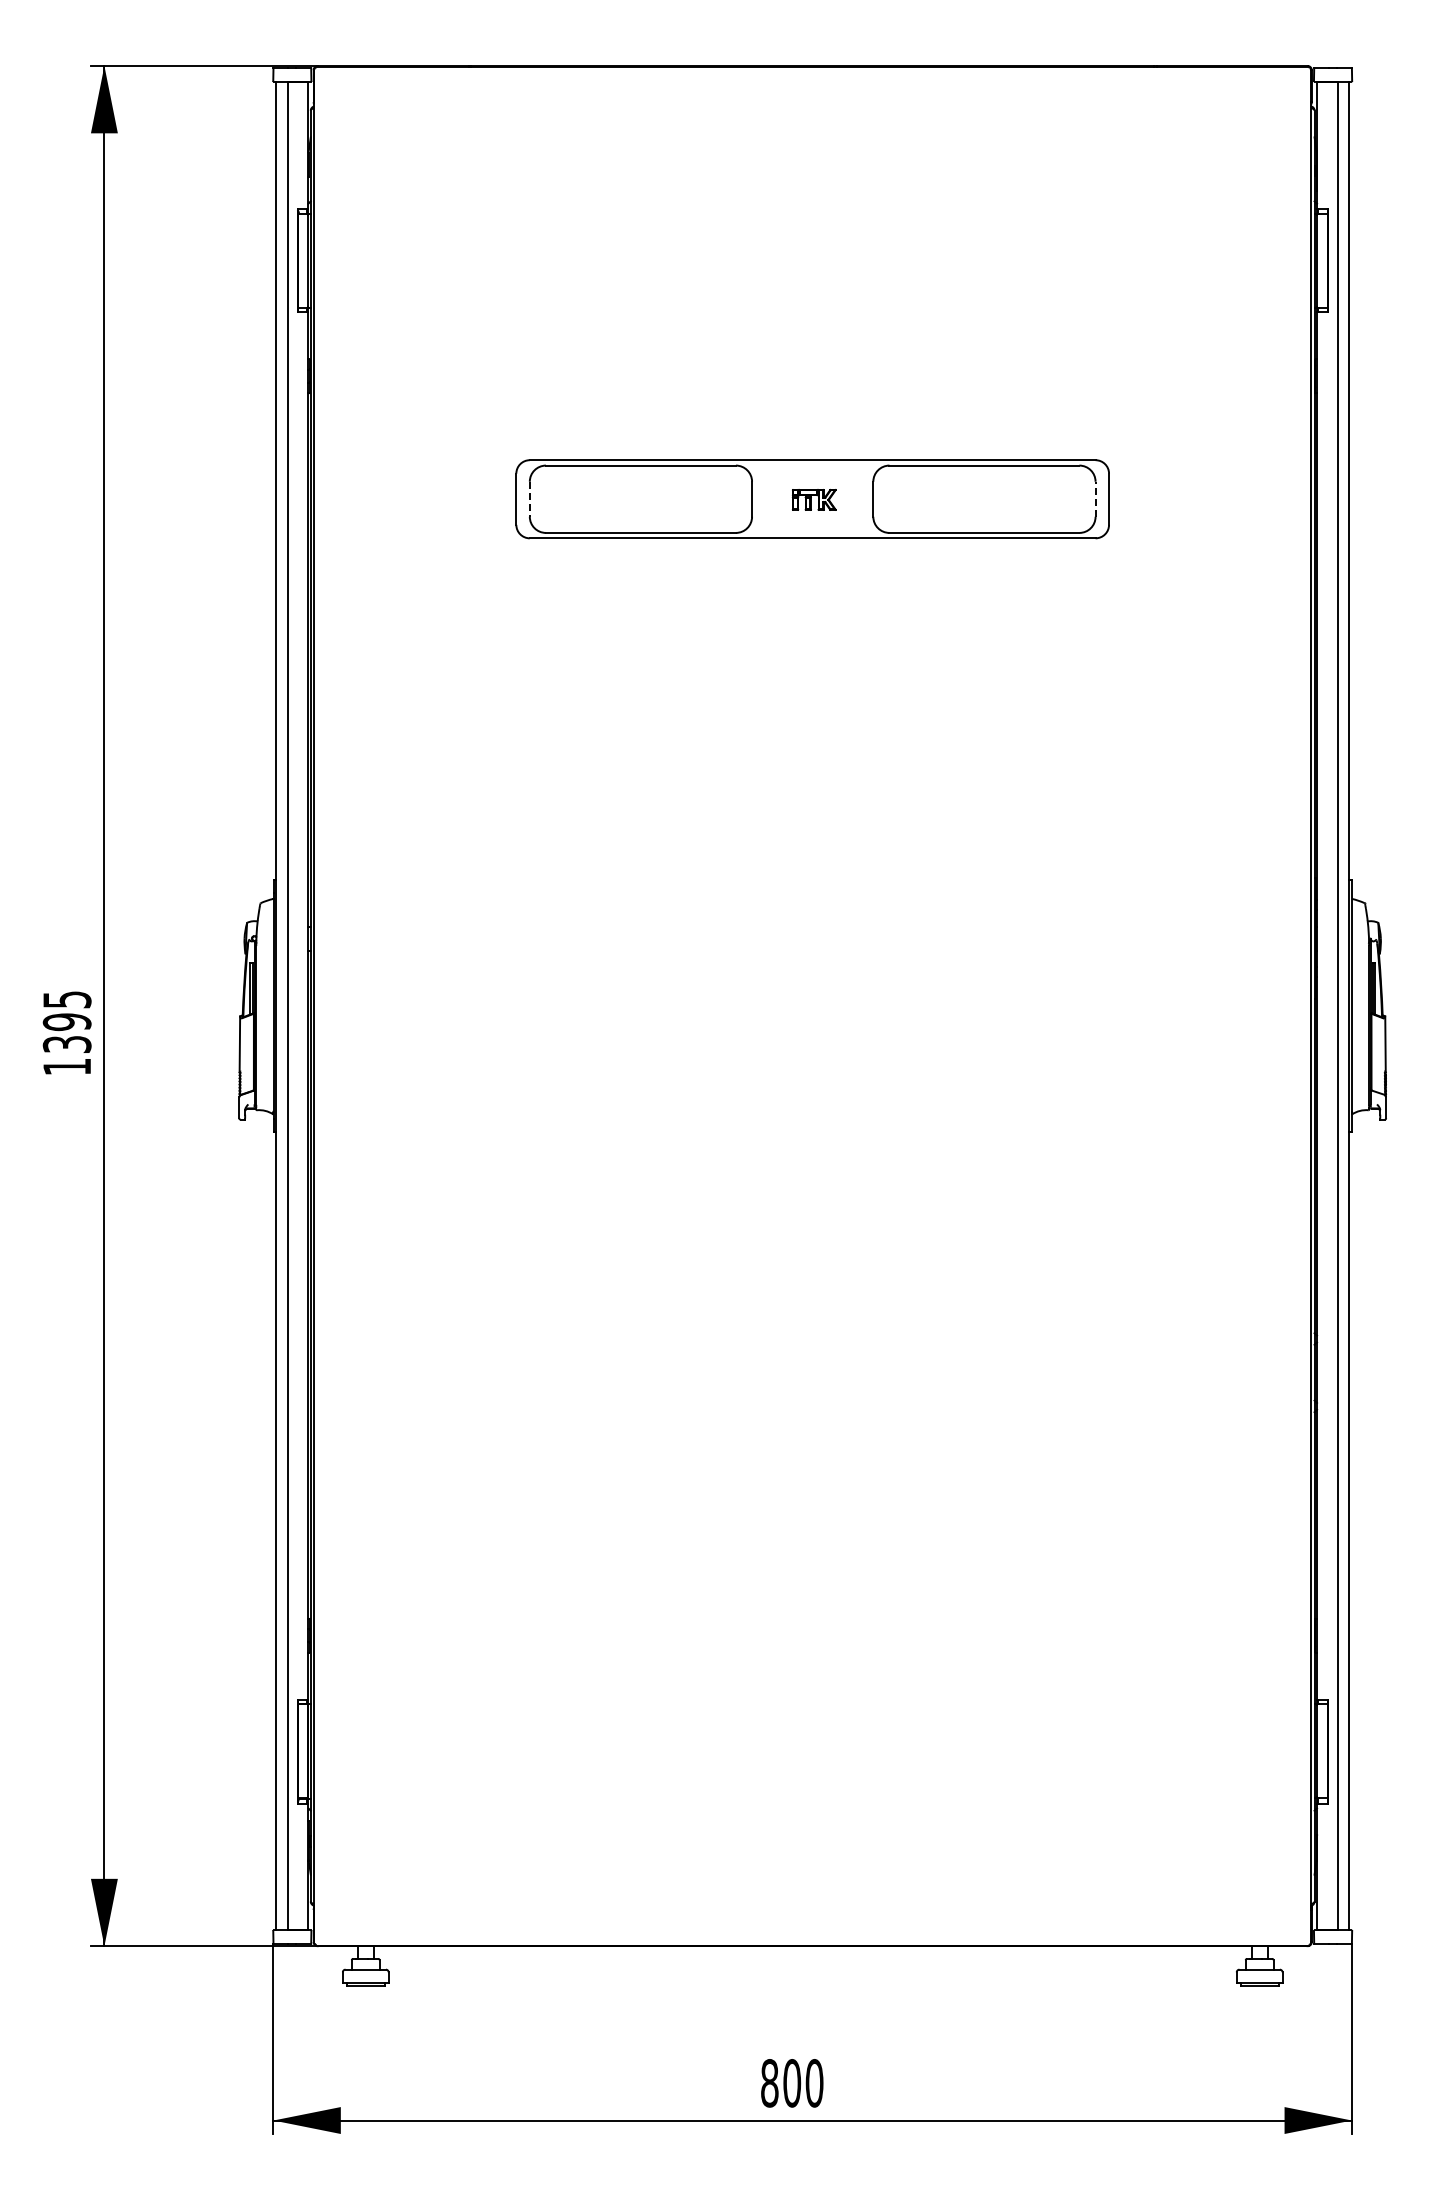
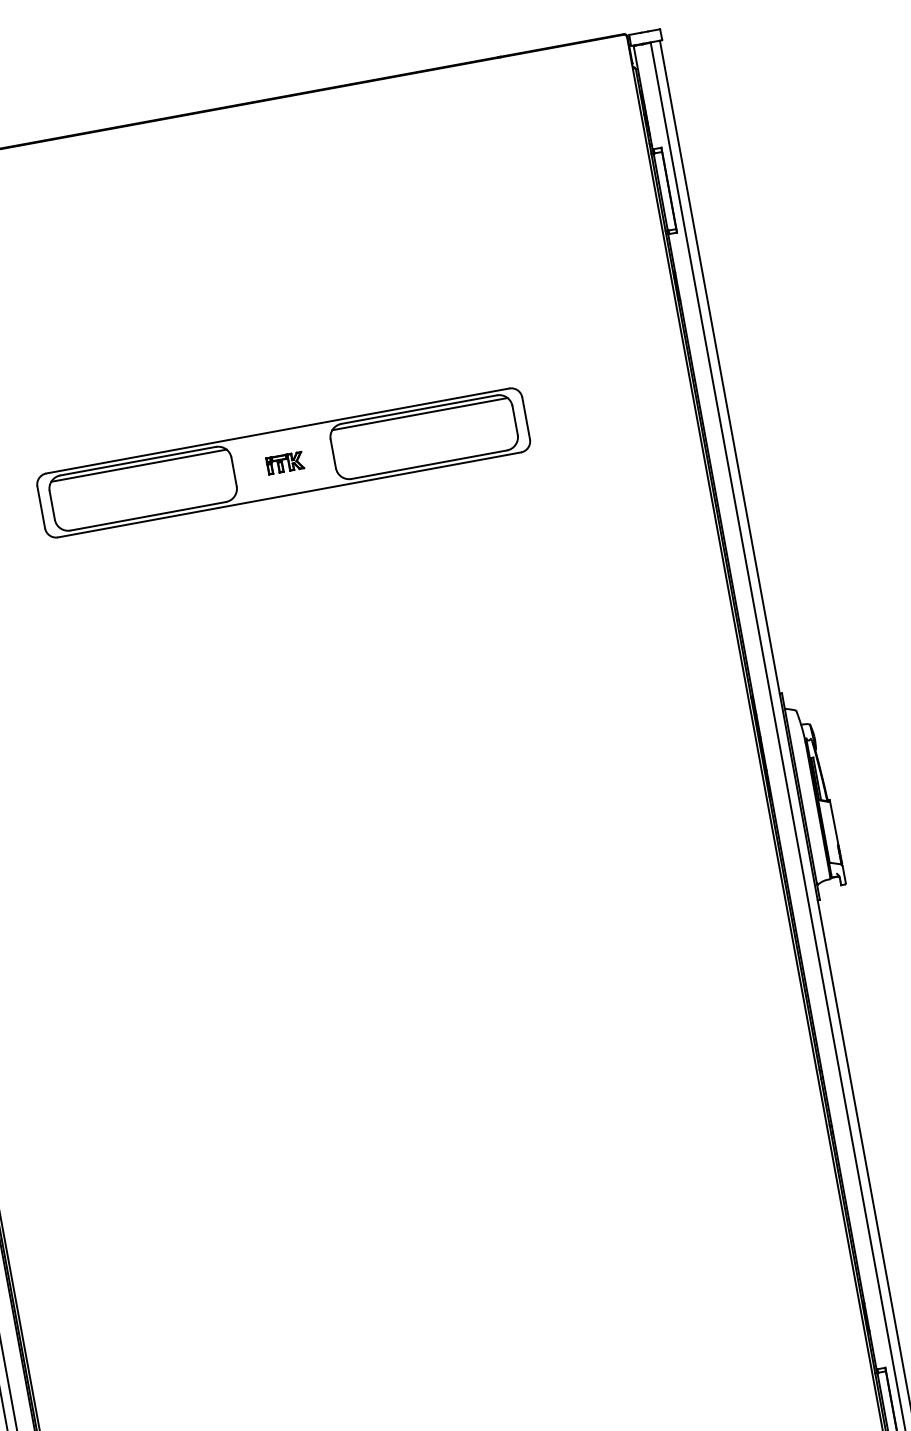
line: (640, 471) -> (138, 466), added
line: (984, 471) -> (420, 414), added
line: (529, 499) -> (52, 505), dashed -> solid
line: (1095, 499) -> (515, 420), dashed -> solid

